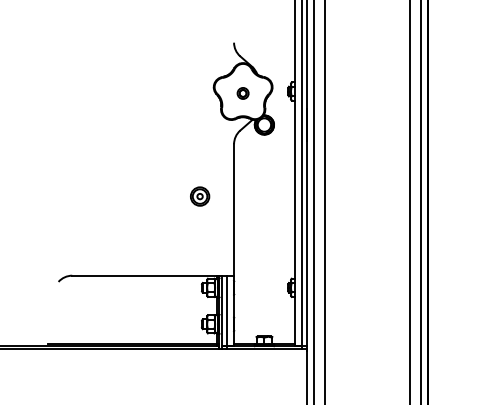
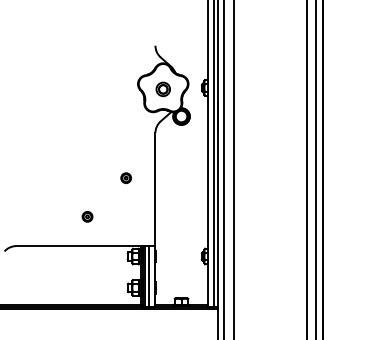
part: (242, 93) -> (162, 89), size x1.43
part: (199, 196) -> (125, 178), size x0.62
part: (154, 241) -> (87, 216), added

